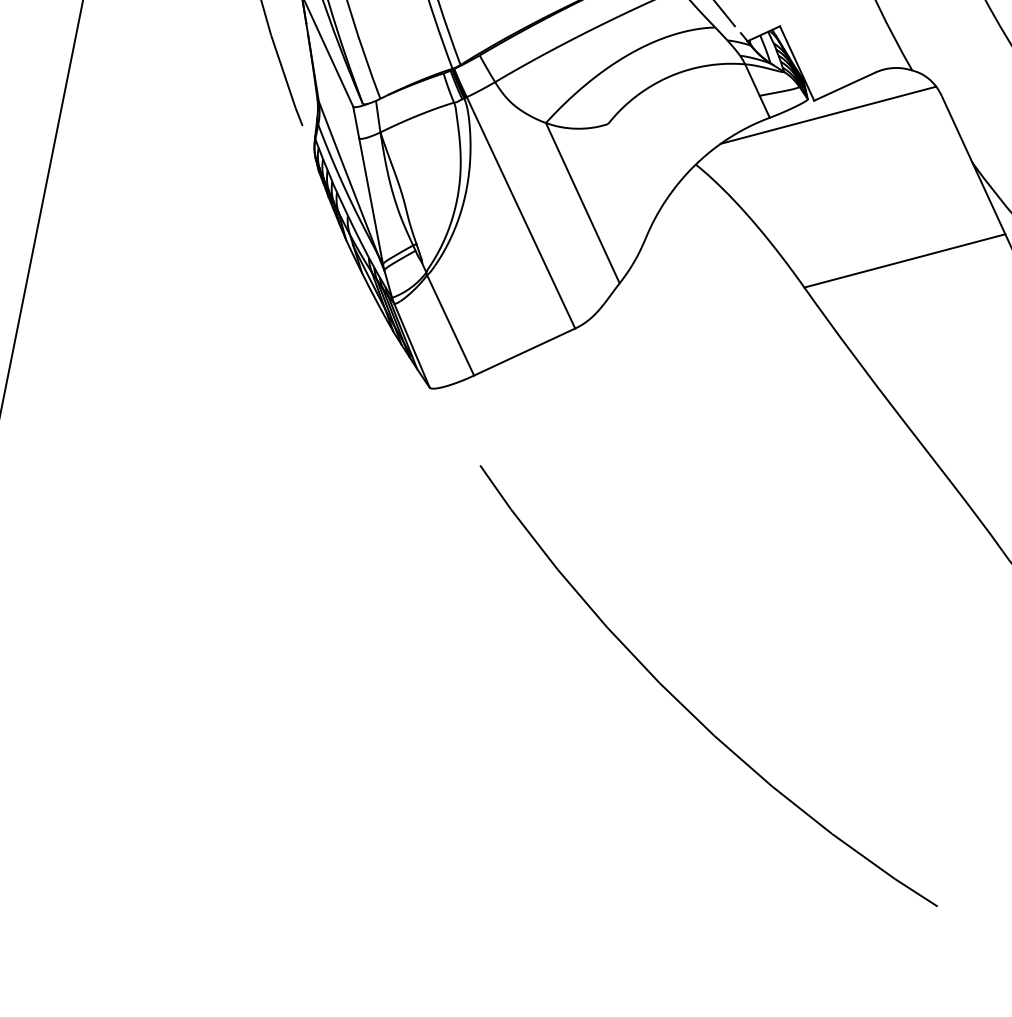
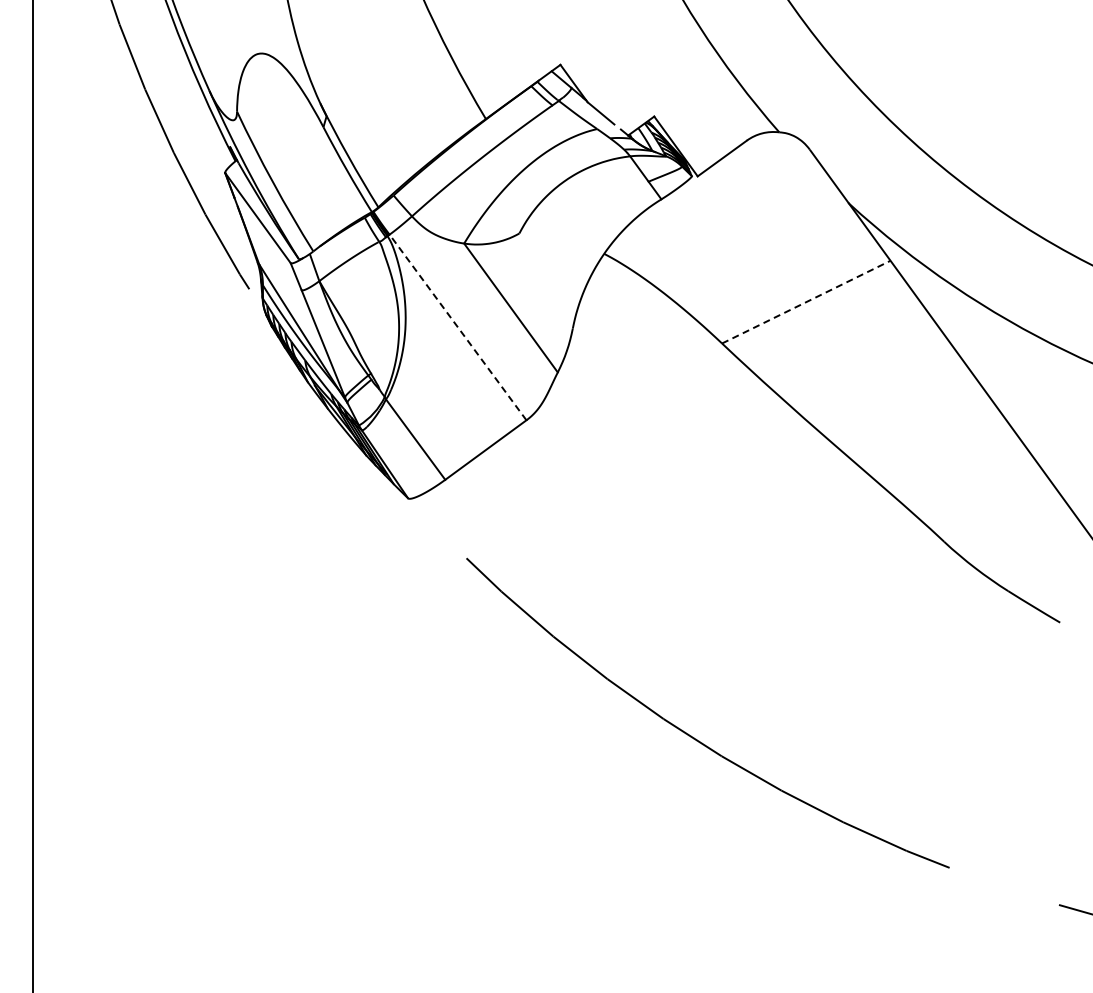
line: (828, 114) -> (712, 186), removed
line: (520, 212) -> (457, 327), solid -> dashed
line: (905, 261) -> (806, 302), solid -> dashed

